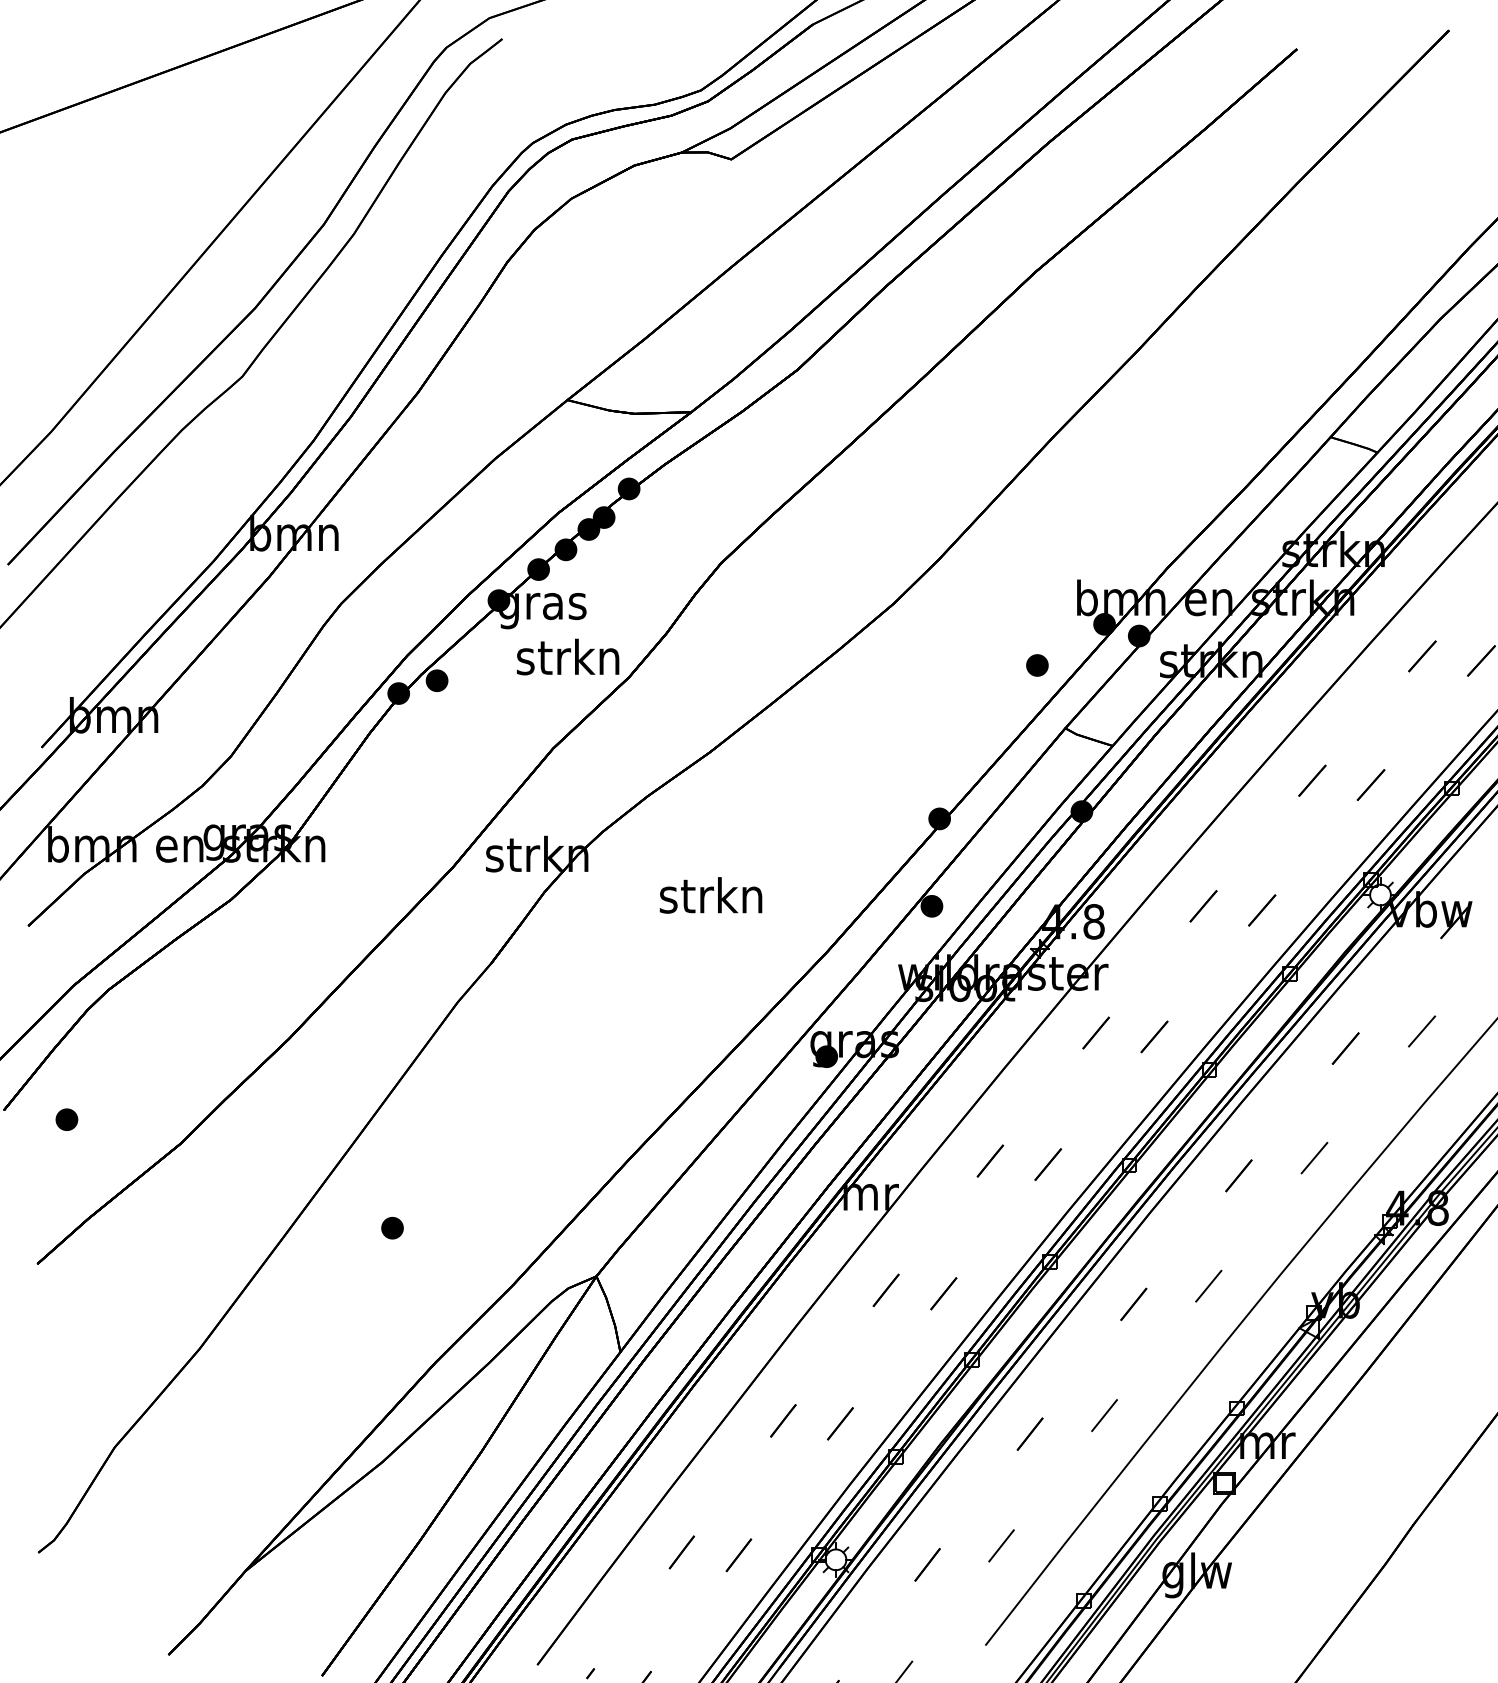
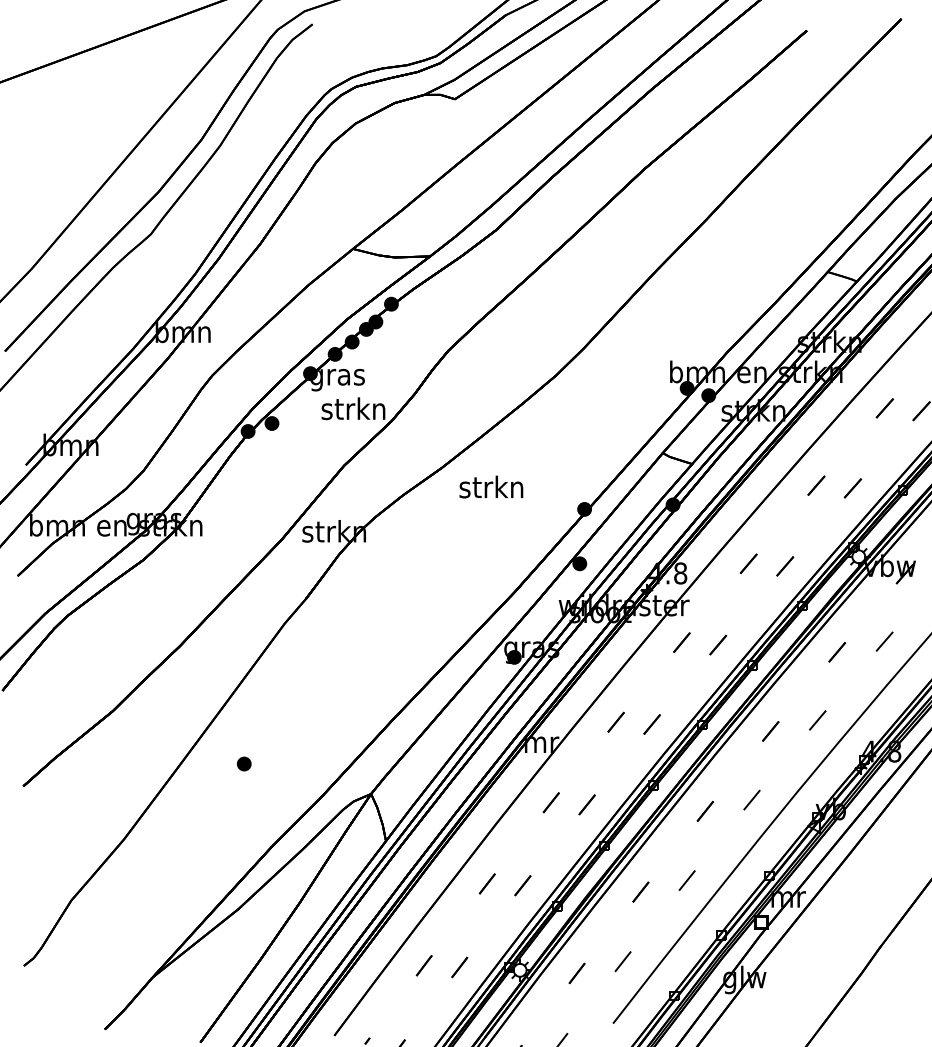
part: (1037, 664) -> (645, 413), removed
text: (711, 894) -> (491, 486), moved
part: (66, 1119) -> (41, 696), removed

